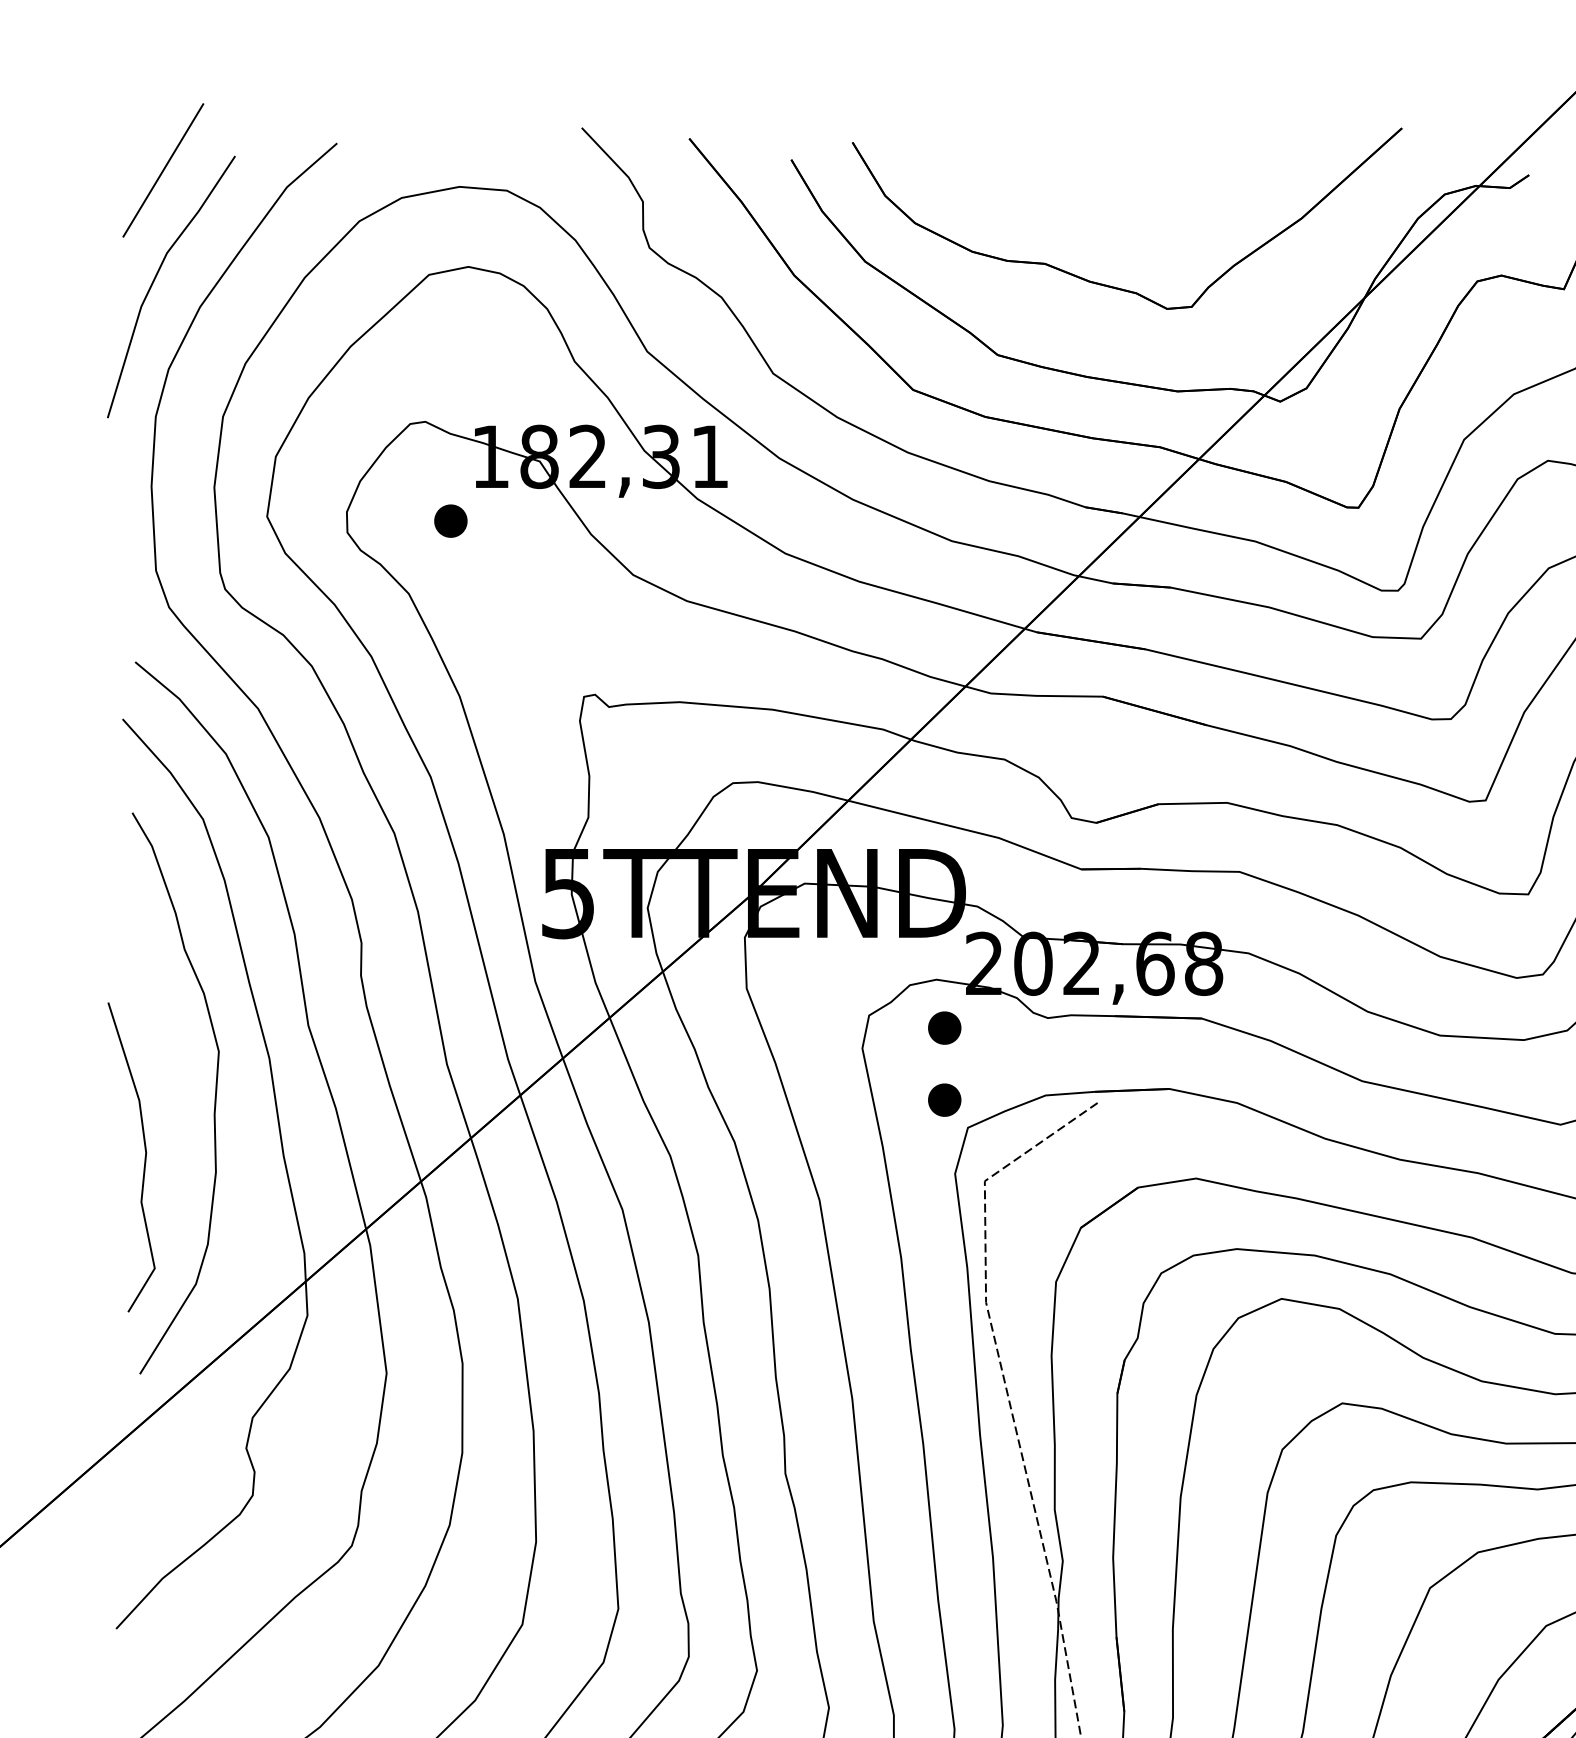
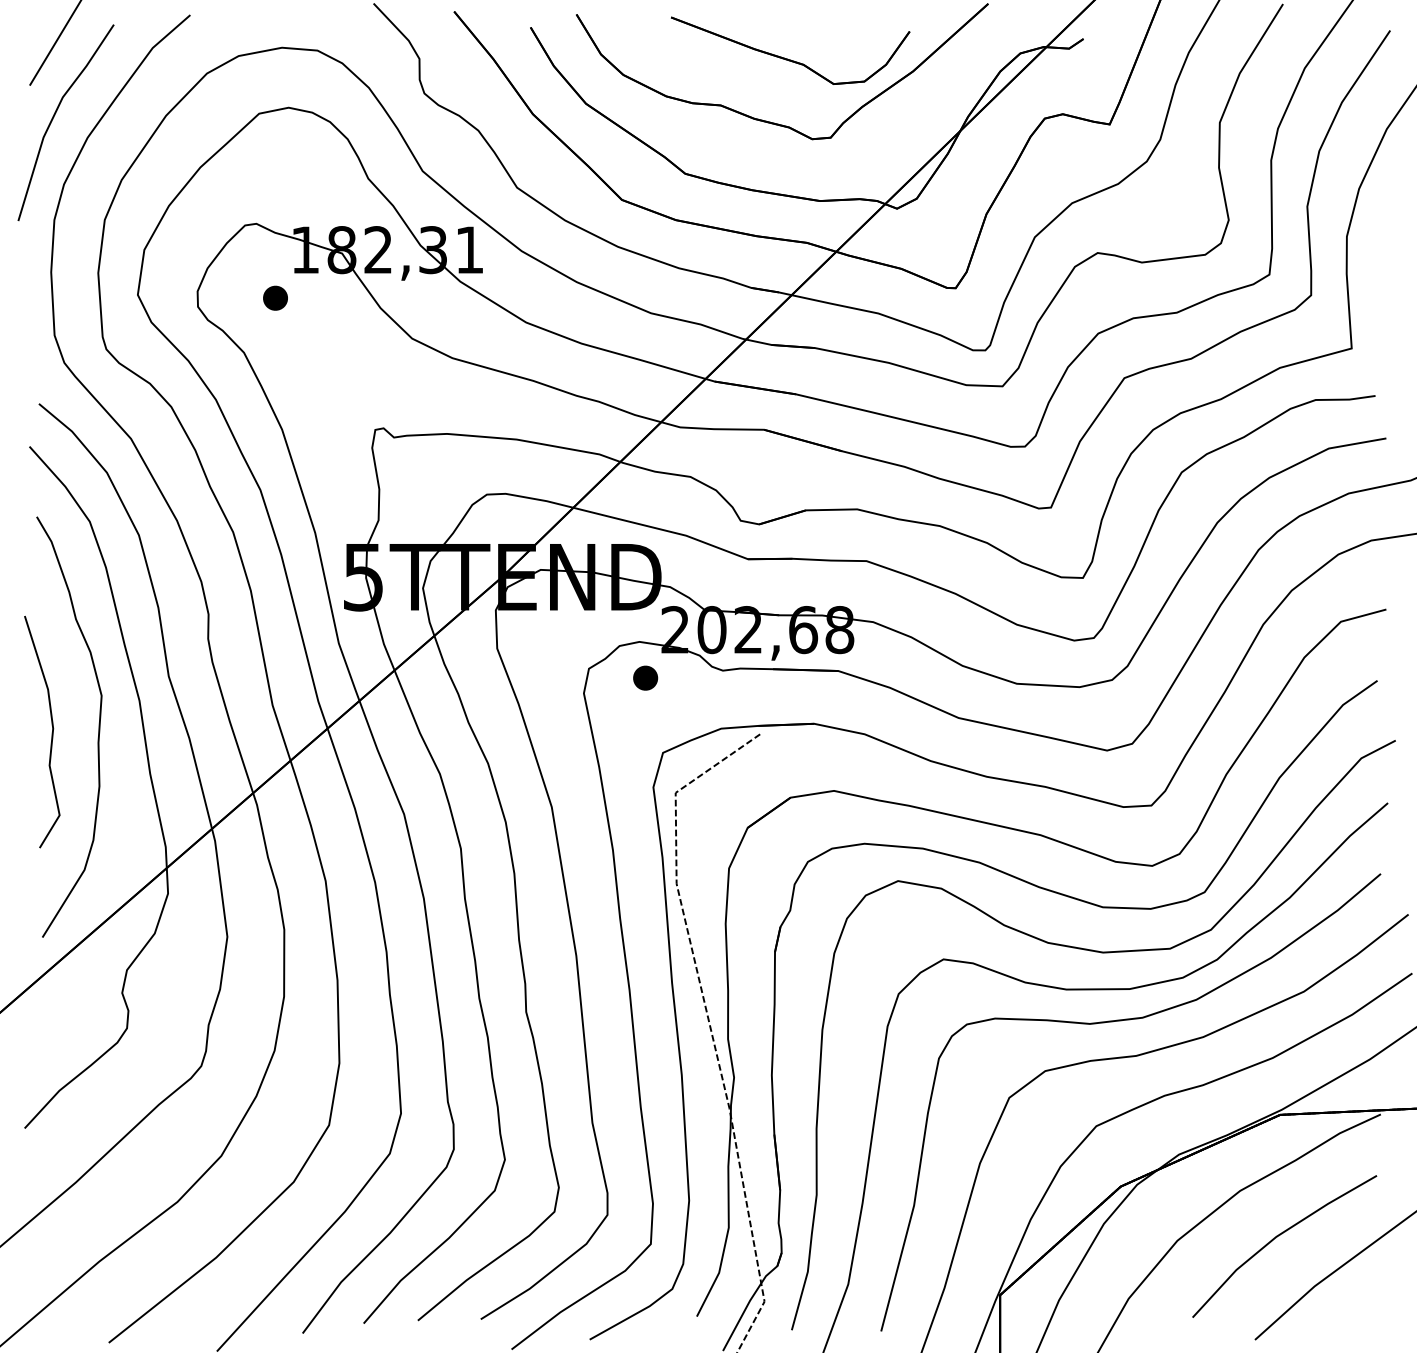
part: (1134, 201) -> (787, 58), added
part: (944, 1099) -> (645, 731), removed
curve: (143, 1157) -> (51, 732), moved

